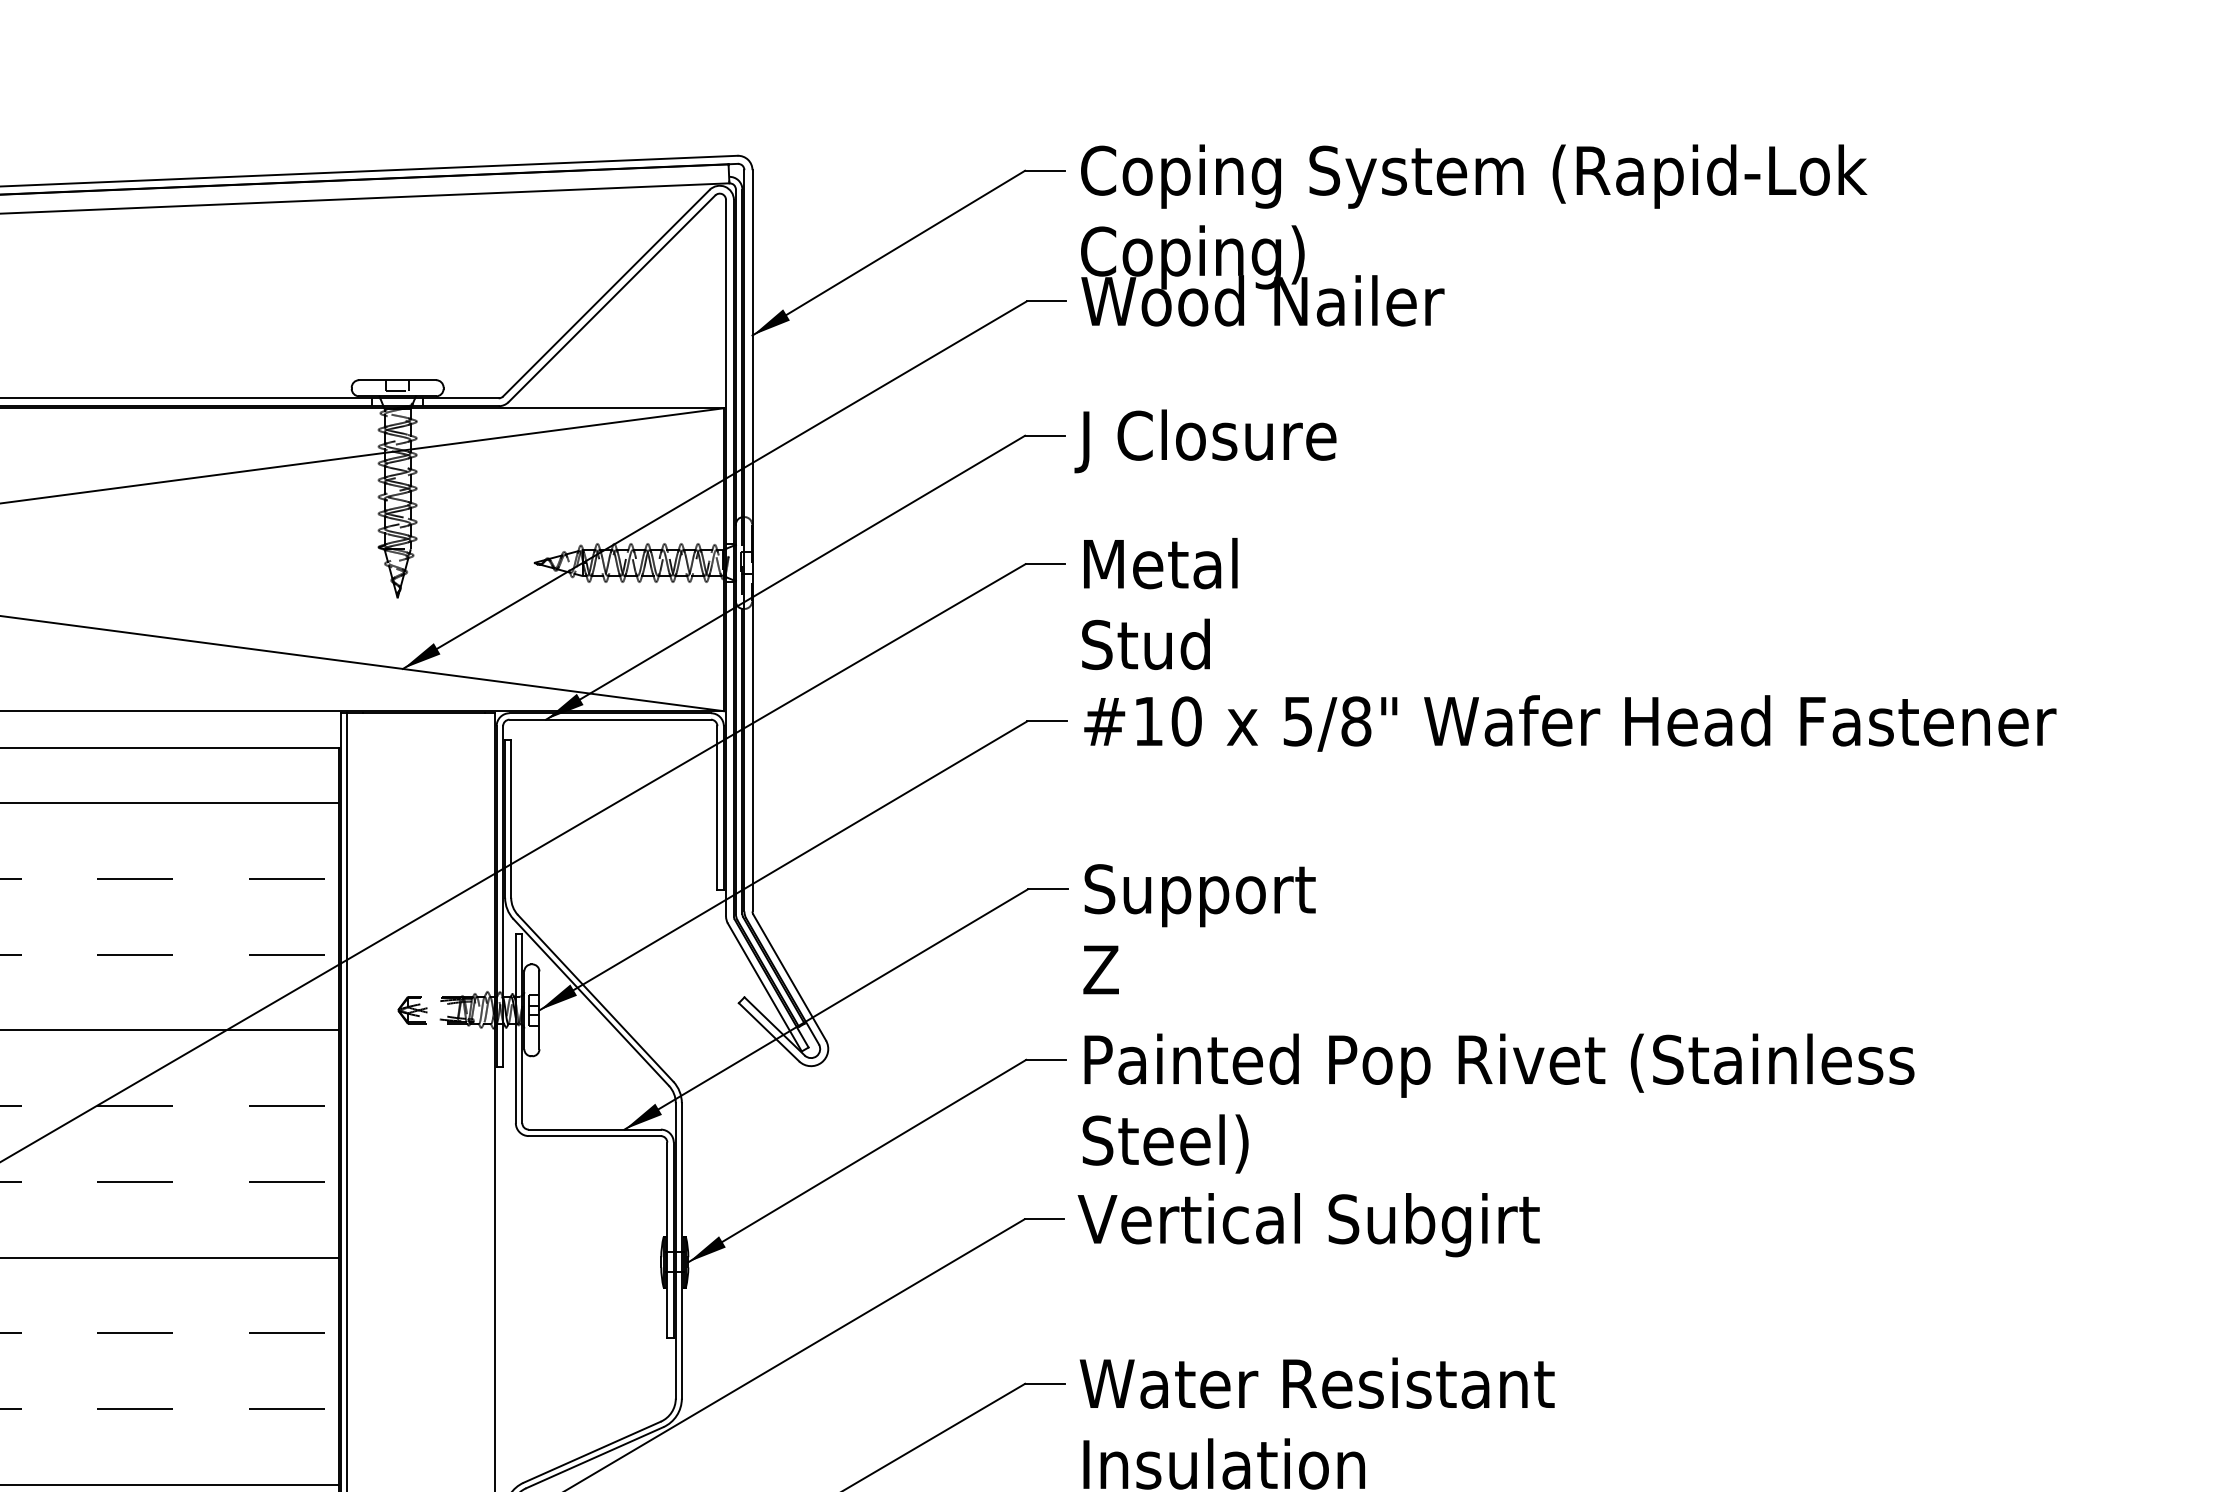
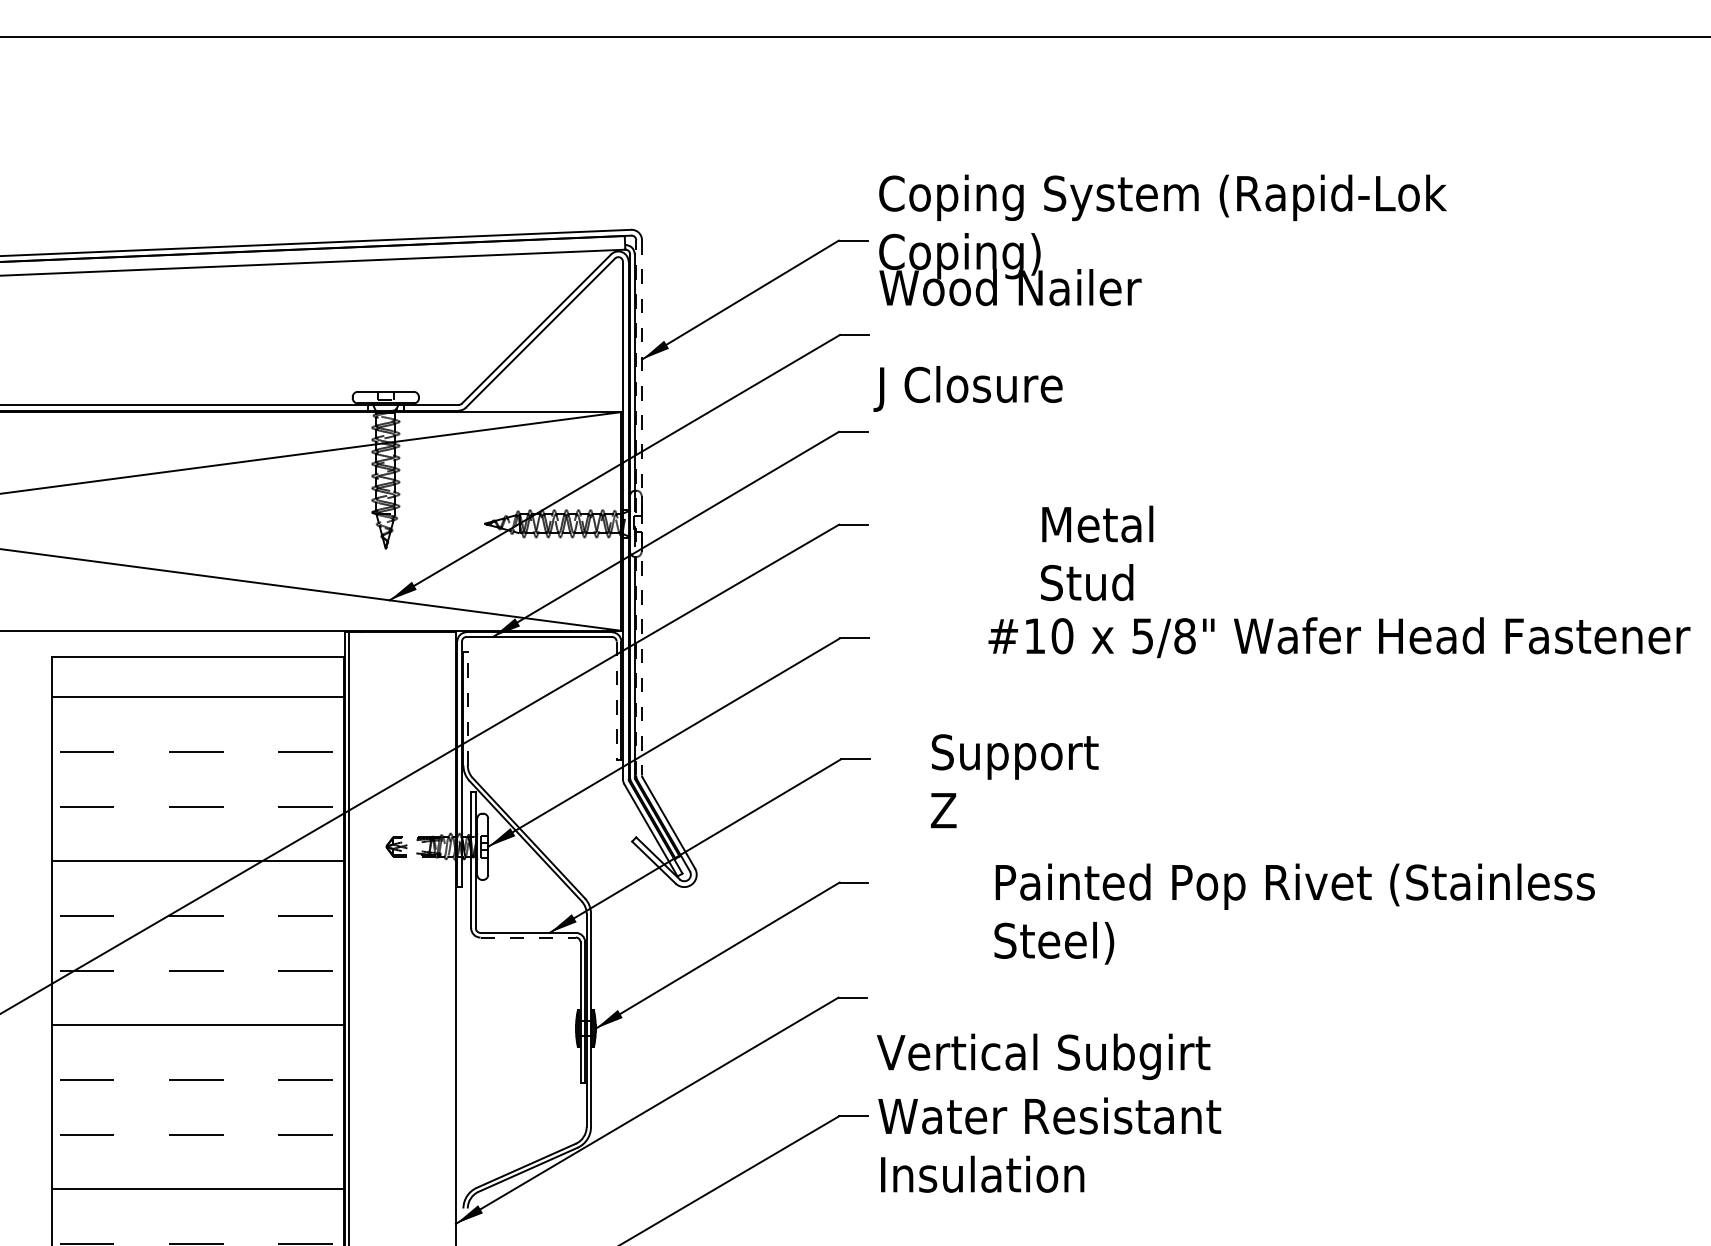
text: (1473, 235) -> (1162, 240), moved
text: (1204, 440) -> (967, 388), moved
line: (744, 540) -> (636, 507), solid -> dashed
line: (753, 540) -> (642, 507), solid -> dashed
text: (1160, 604) -> (1097, 553), moved
text: (1570, 723) -> (1339, 637), moved
line: (717, 809) -> (616, 701), solid -> dashed
line: (510, 818) -> (467, 708), solid -> dashed
text: (1199, 929) -> (1014, 781), moved
text: (1498, 1102) -> (1294, 913), moved
line: (595, 1135) -> (528, 937), solid -> dashed
text: (1308, 1224) -> (1043, 1056), moved

